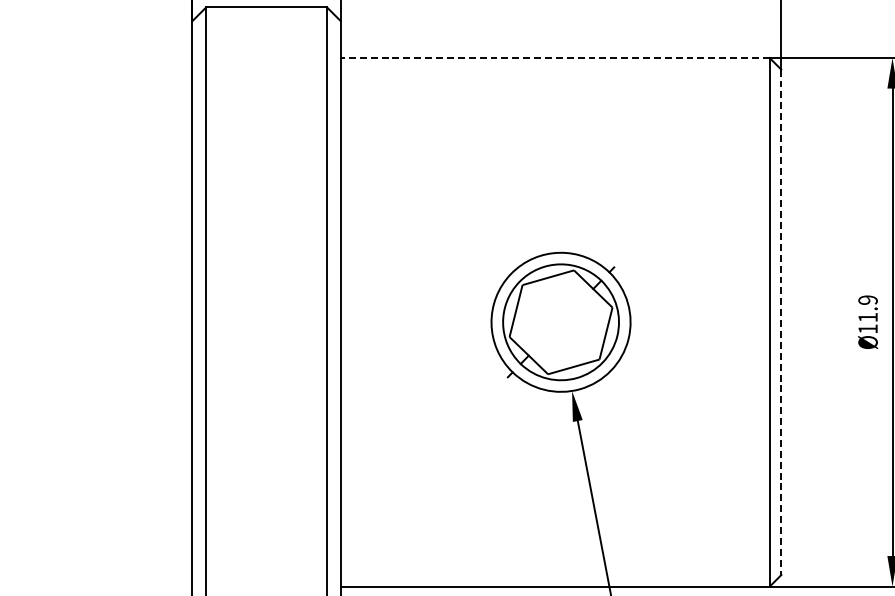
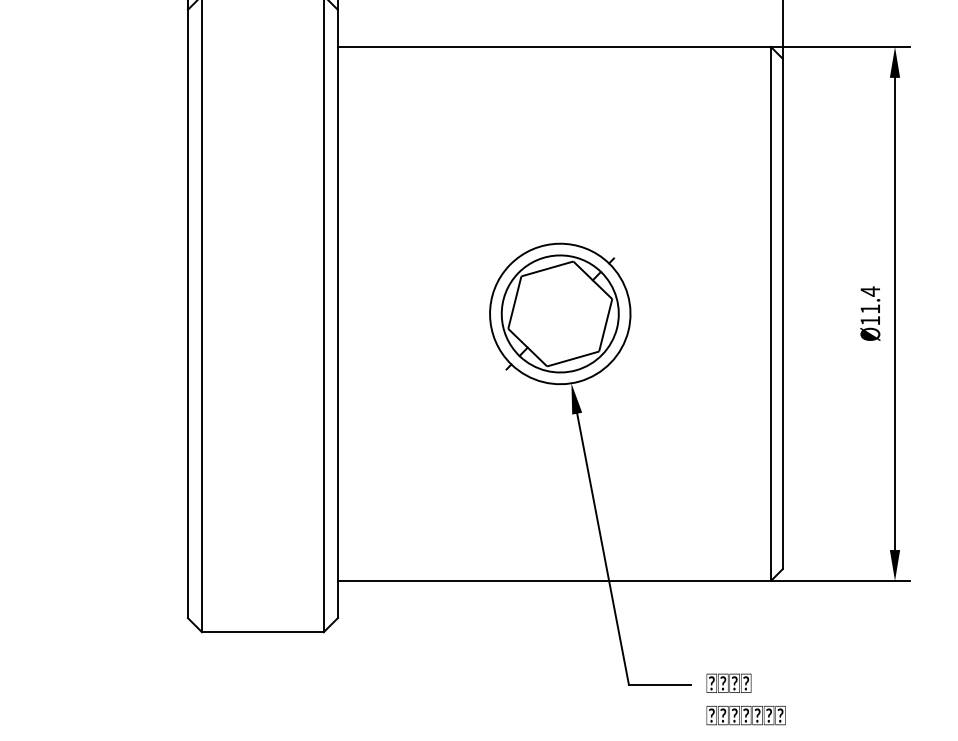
line: (555, 58) -> (554, 47), dashed -> solid
text: (868, 300) -> (870, 291), 9 -> 4
line: (781, 322) -> (782, 314), dashed -> solid

